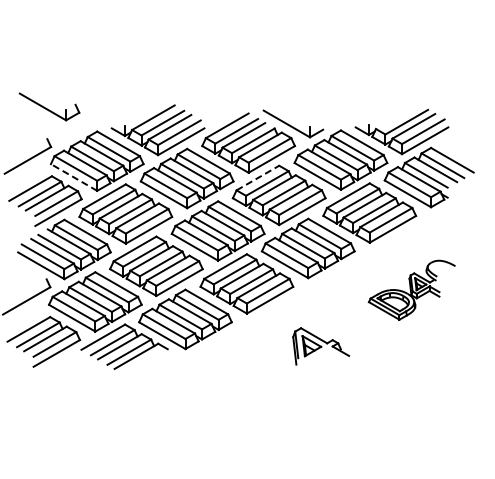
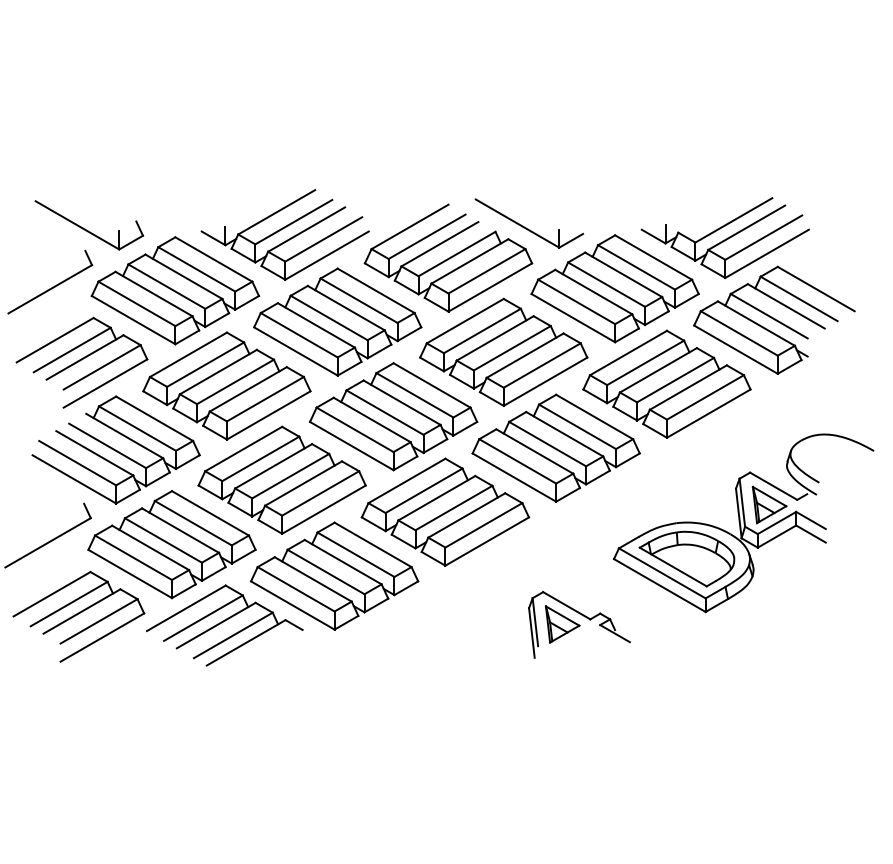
part: (49, 106) -> (89, 224), moved
line: (74, 177) -> (134, 320), dashed -> solid
line: (257, 178) -> (464, 321), dashed -> solid
part: (411, 290) -> (742, 524), size x1.67

